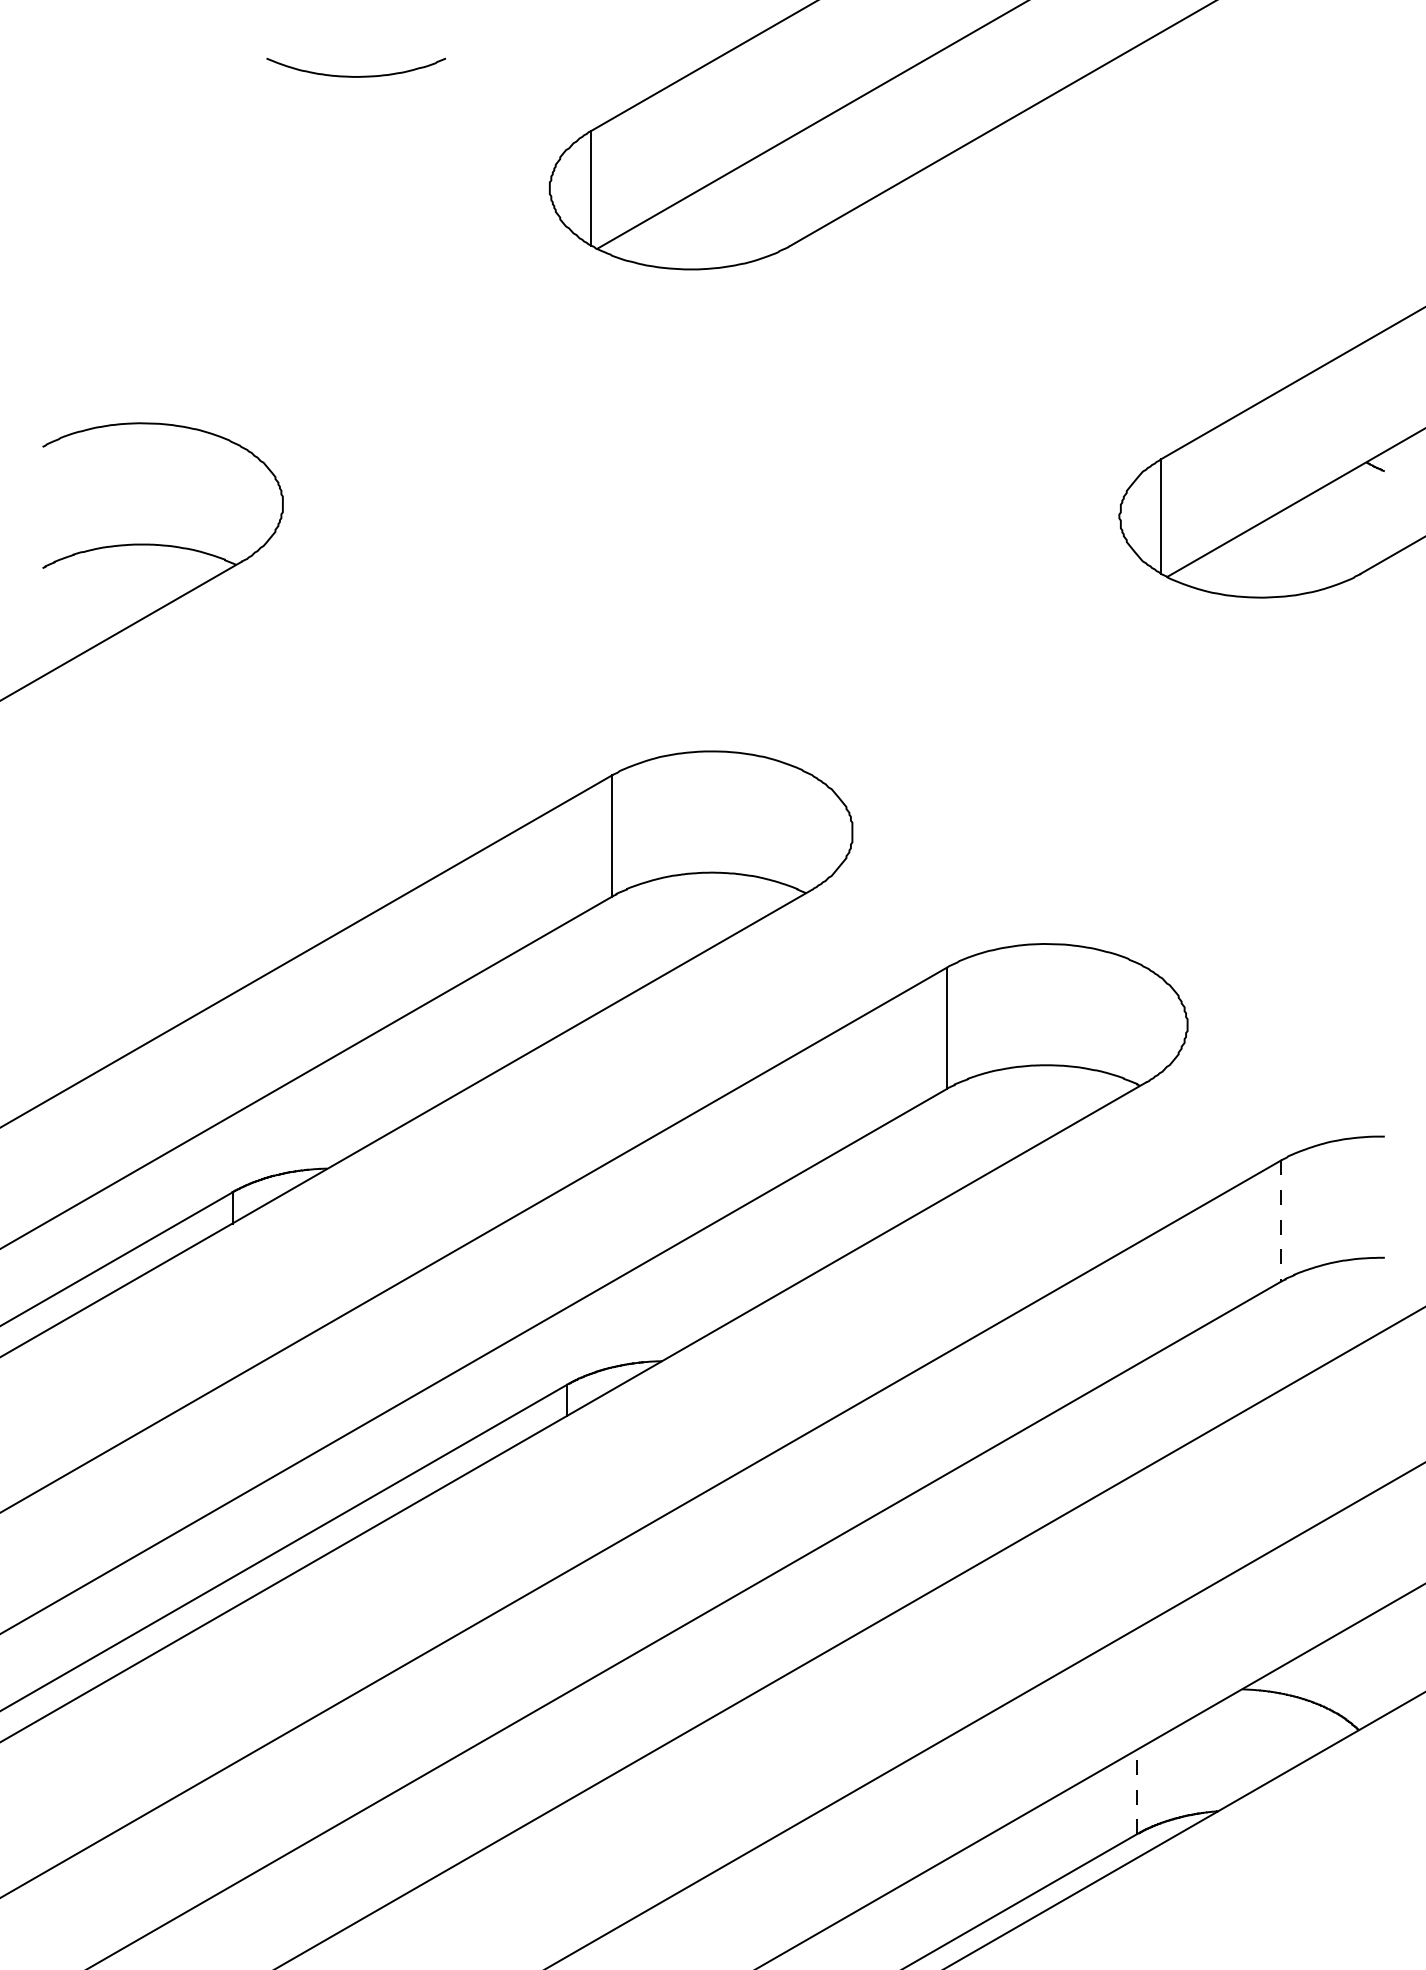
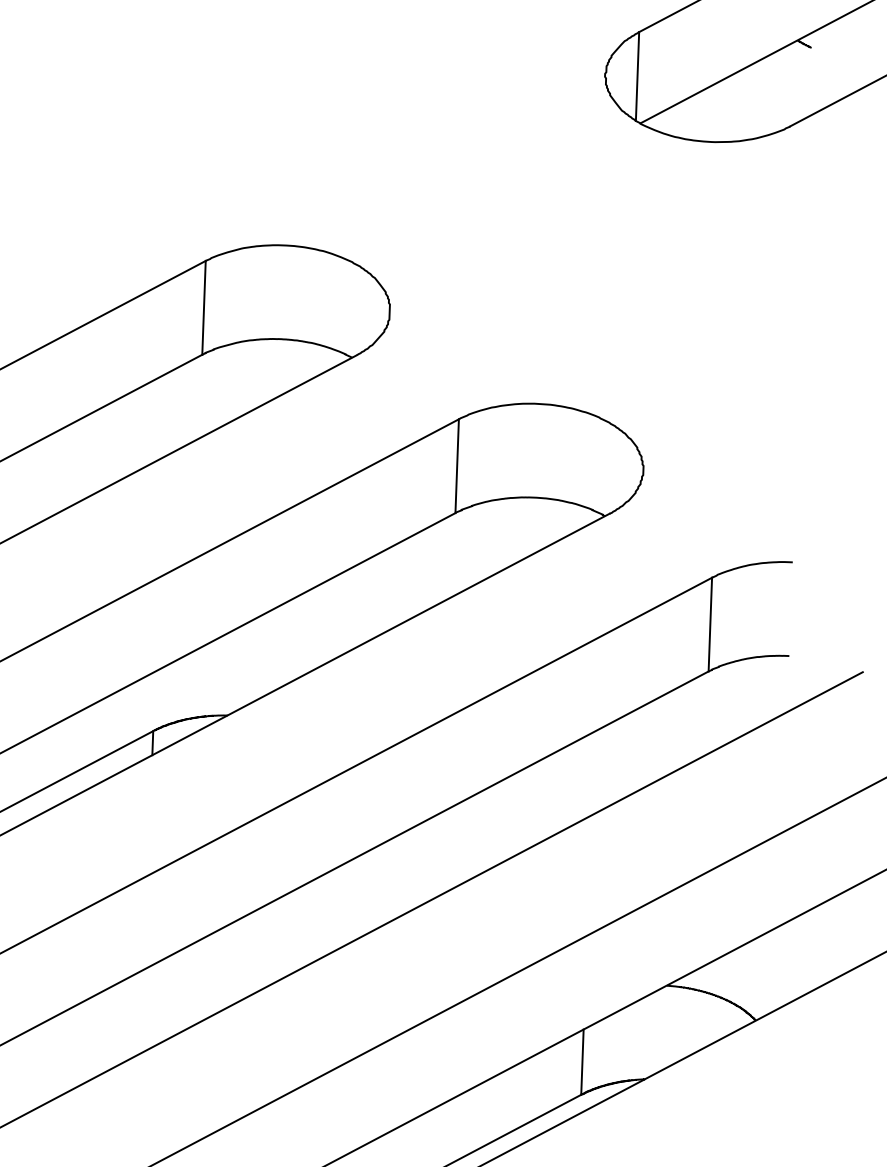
line: (1281, 1220) -> (710, 624), dashed -> solid
line: (1136, 1791) -> (582, 1061), dashed -> solid

